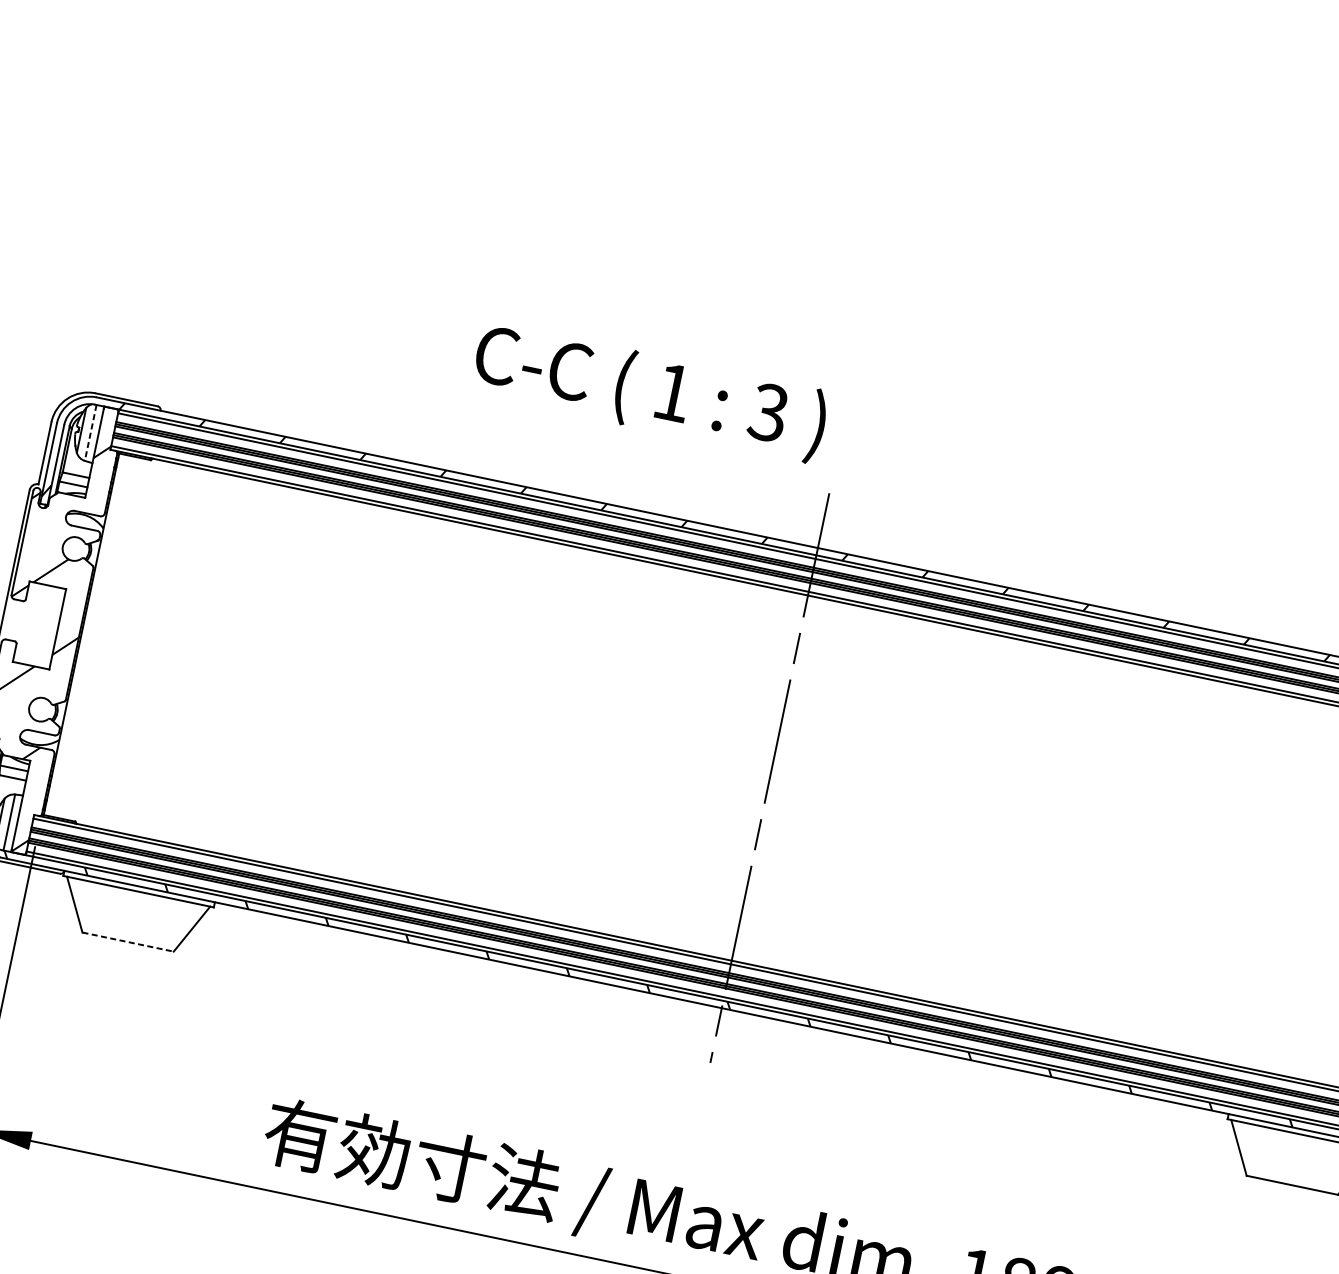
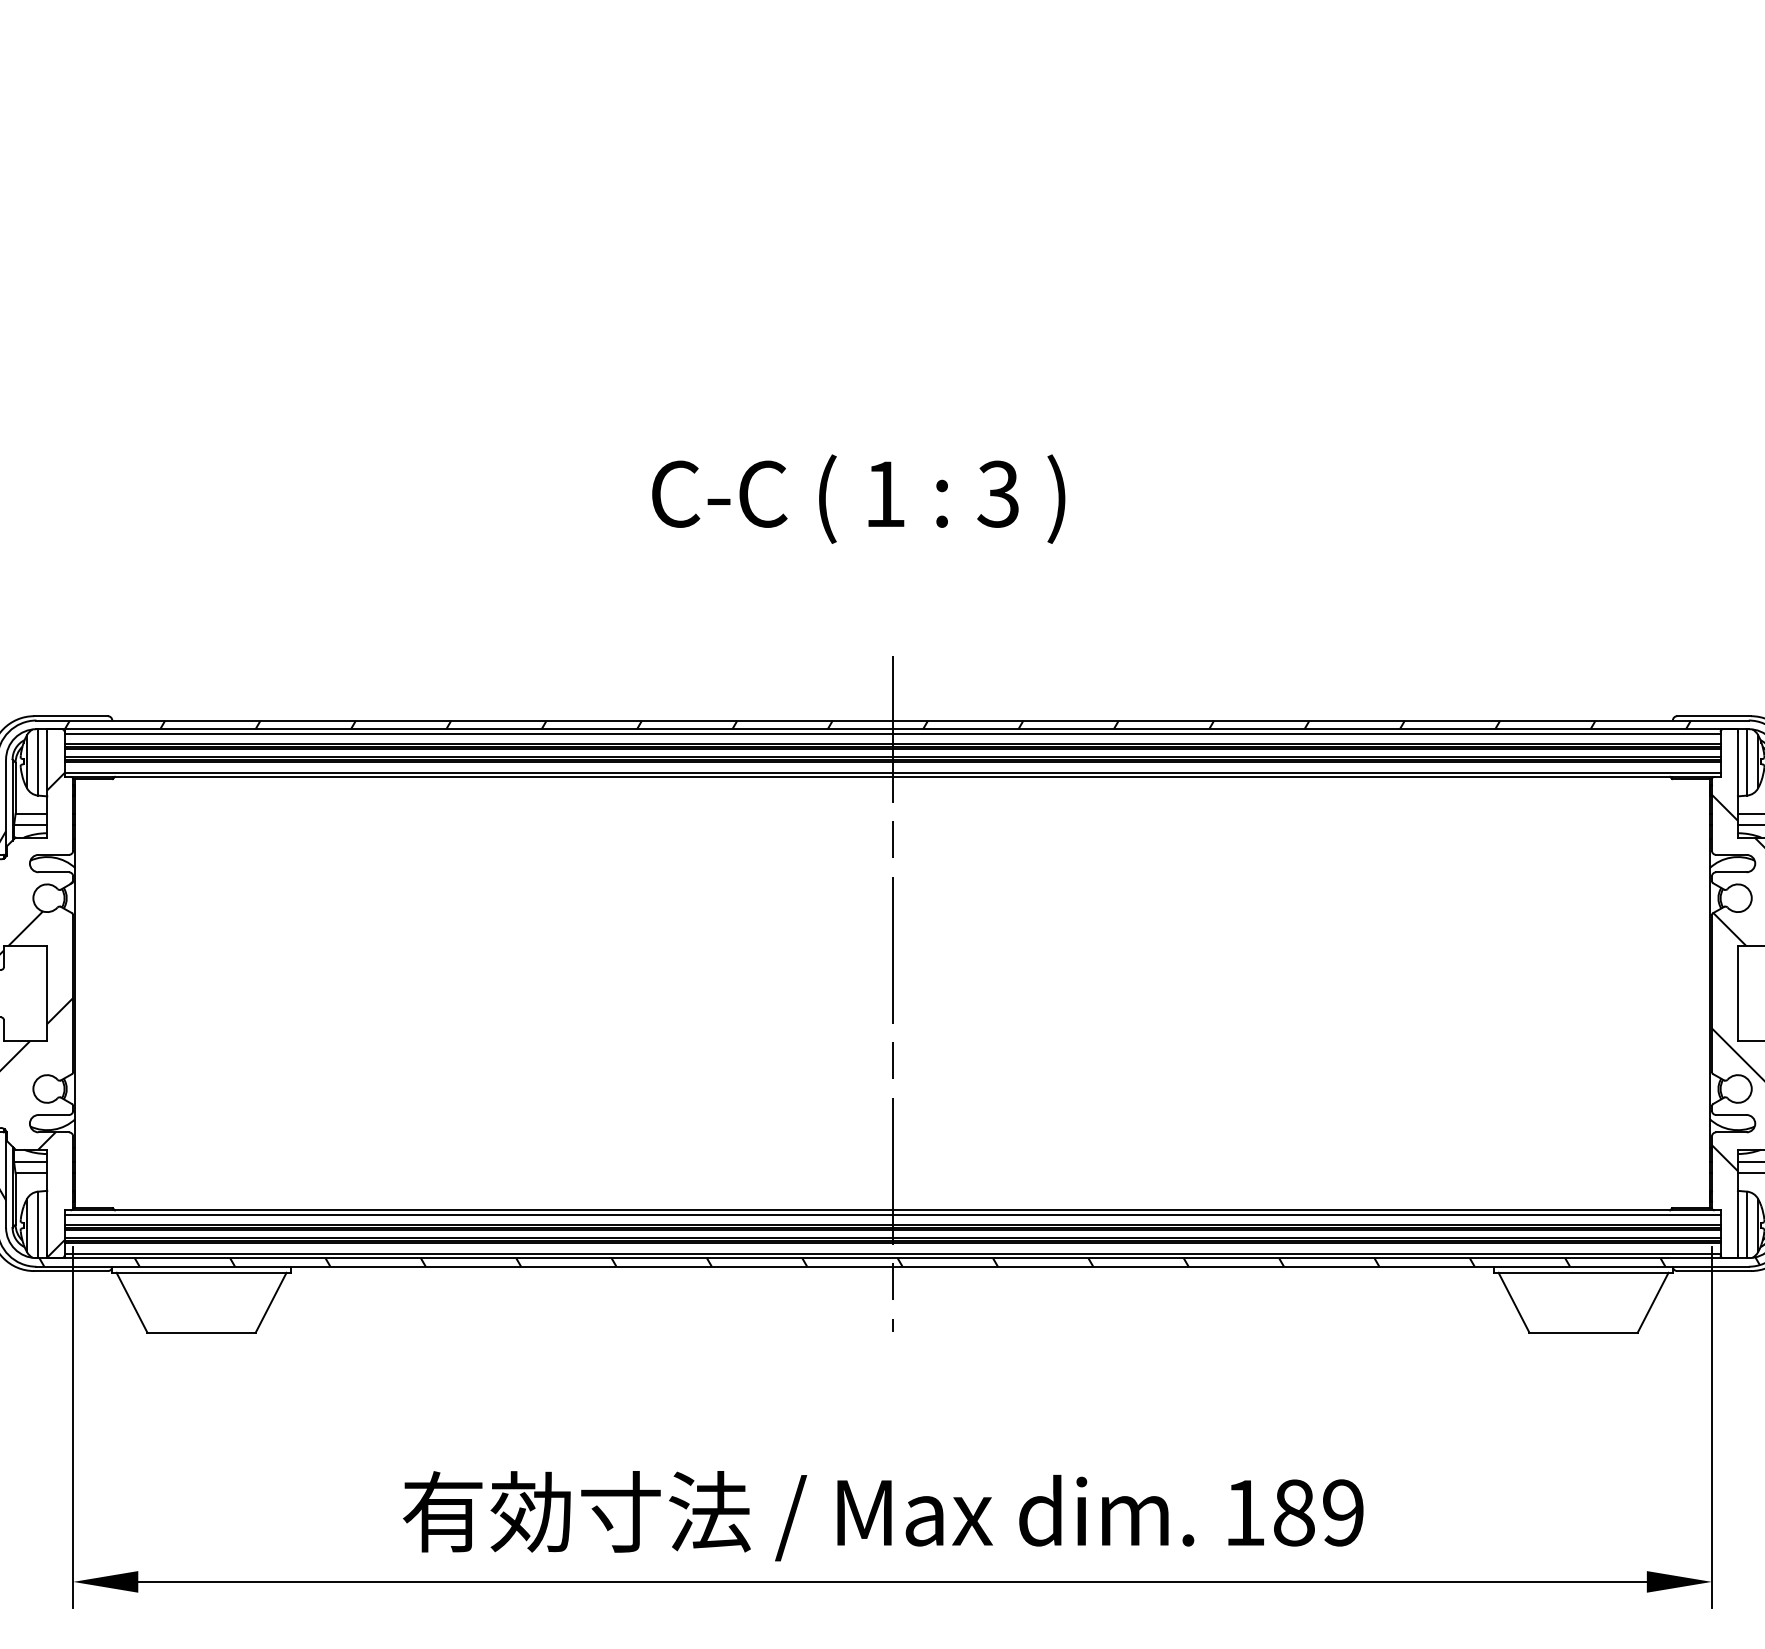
text: (650, 391) -> (858, 498), moved
line: (91, 433) -> (38, 762), dashed -> solid
line: (128, 942) -> (202, 1332), dashed -> solid

